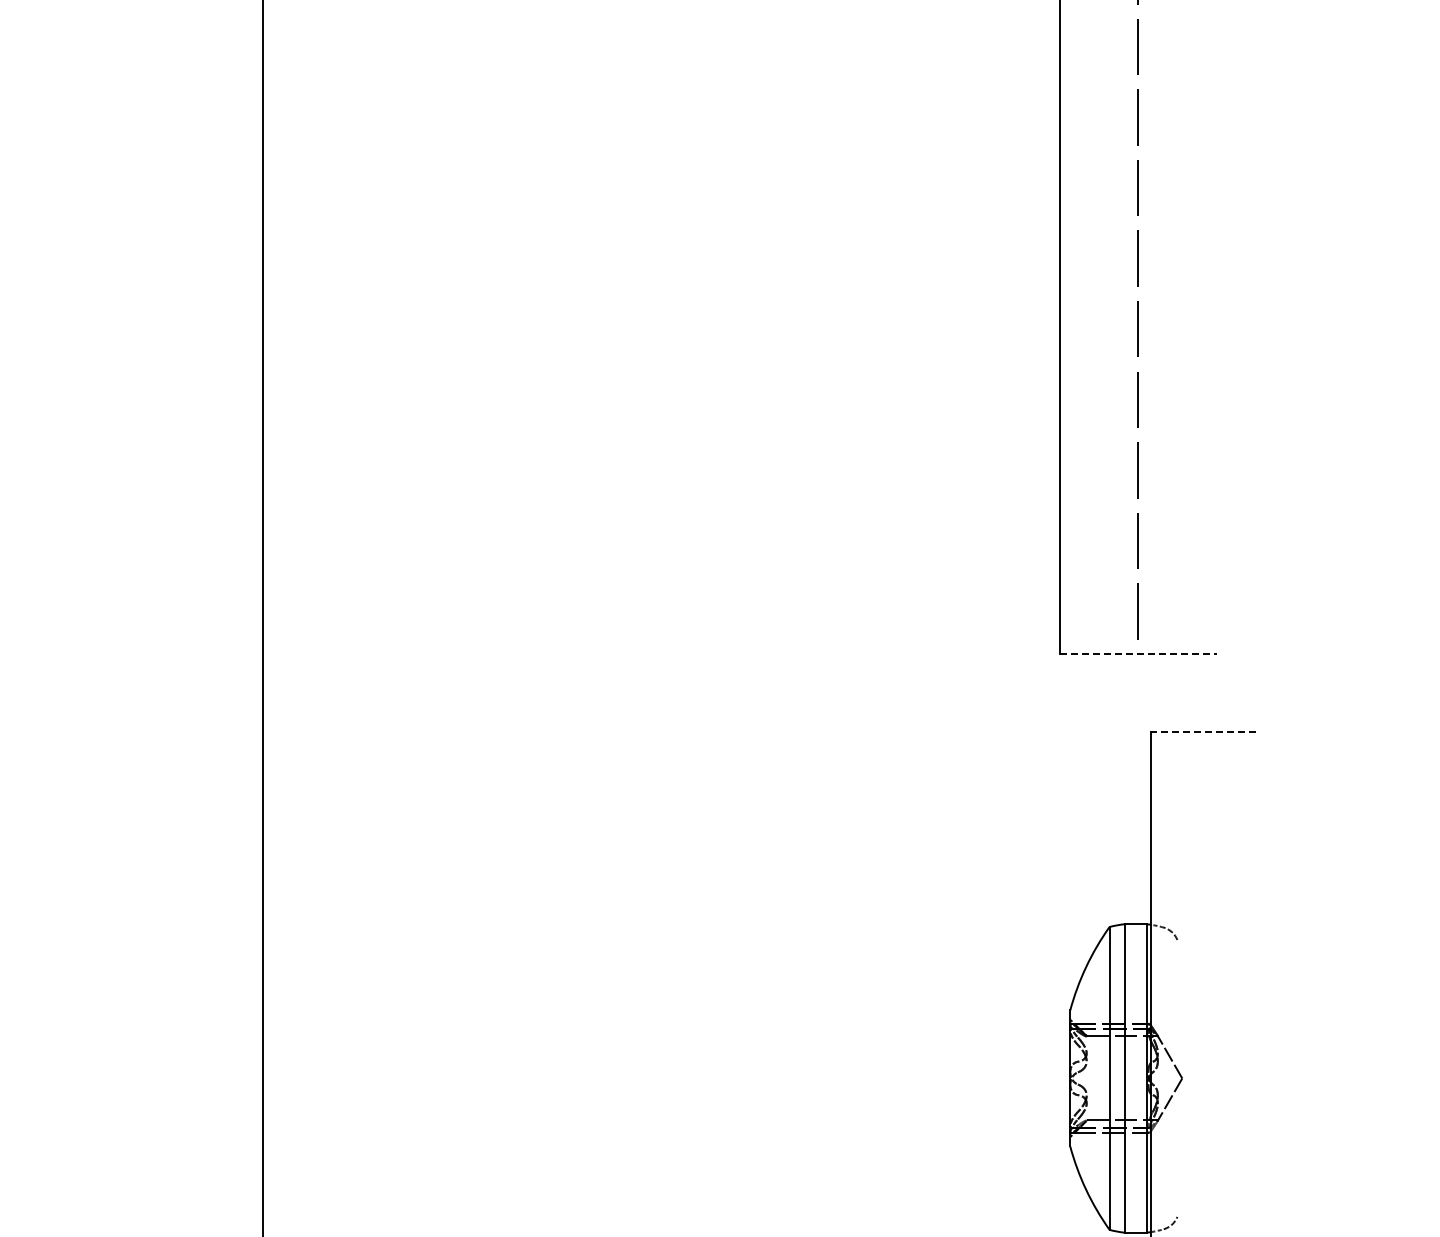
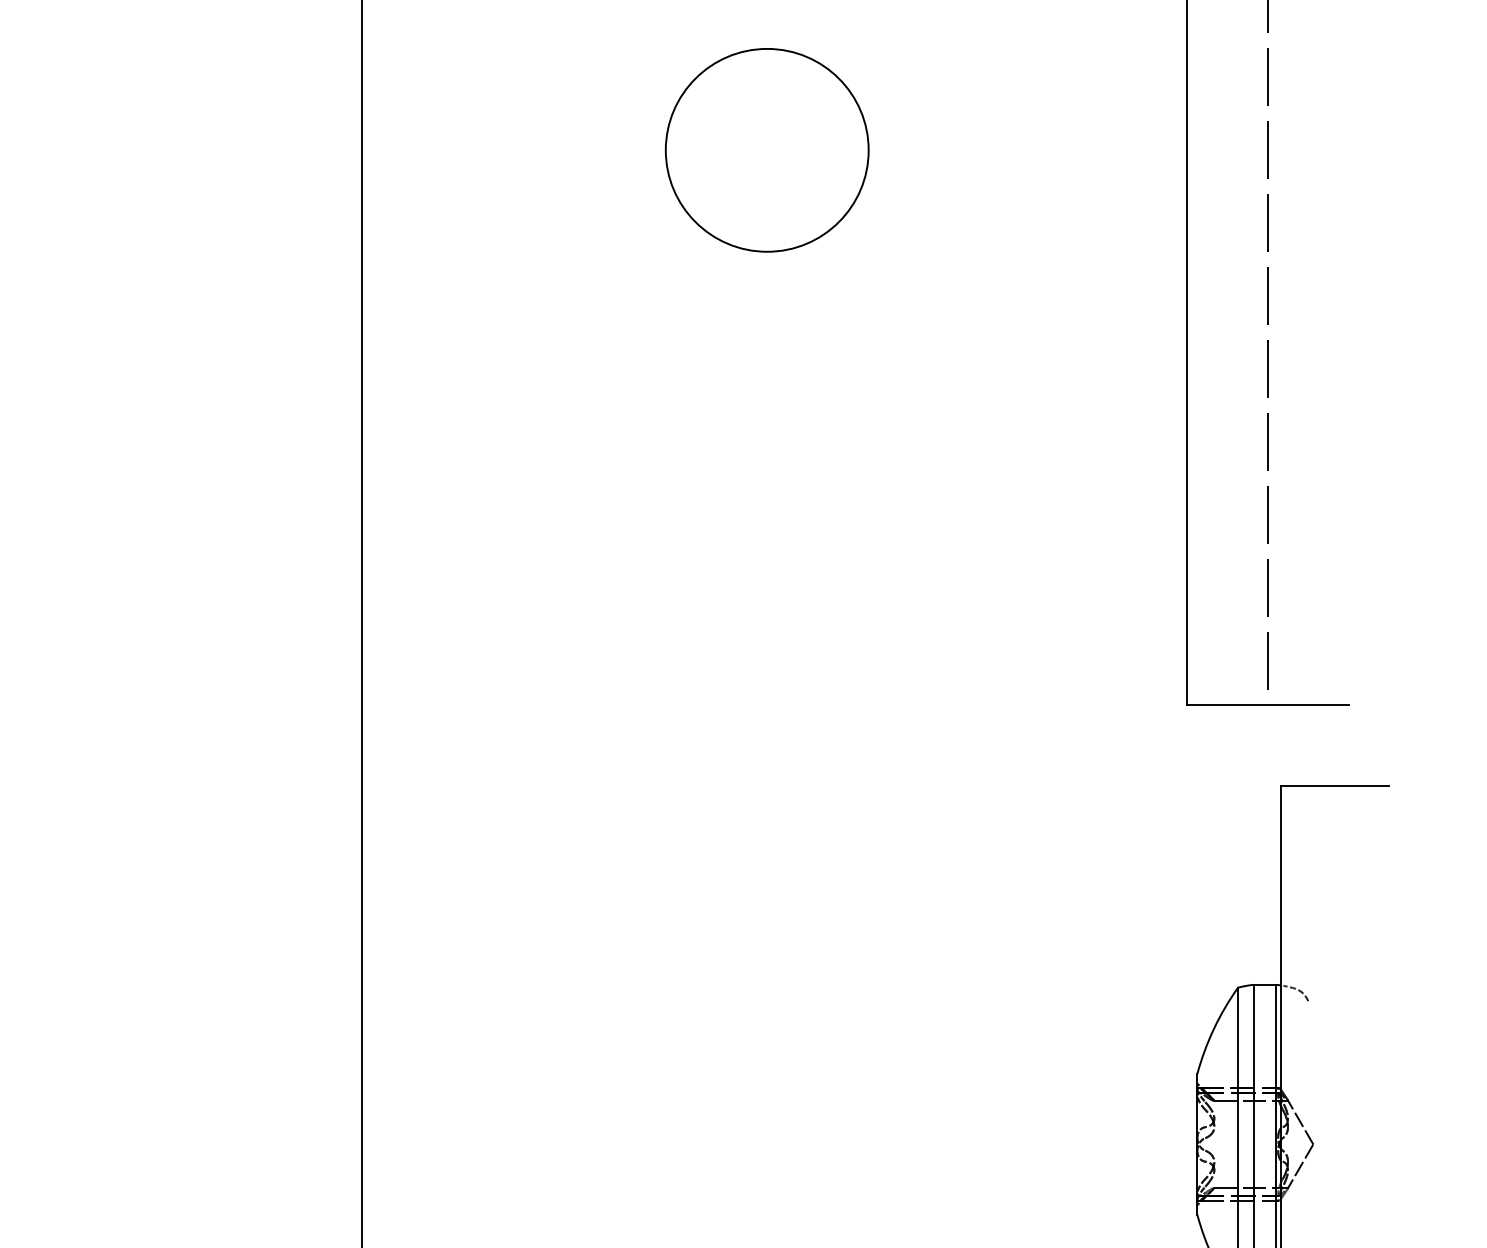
circle: (654, 117) -> (767, 149), added
line: (1138, 653) -> (1267, 704), dashed -> solid
line: (1203, 732) -> (1335, 786), dashed -> solid

